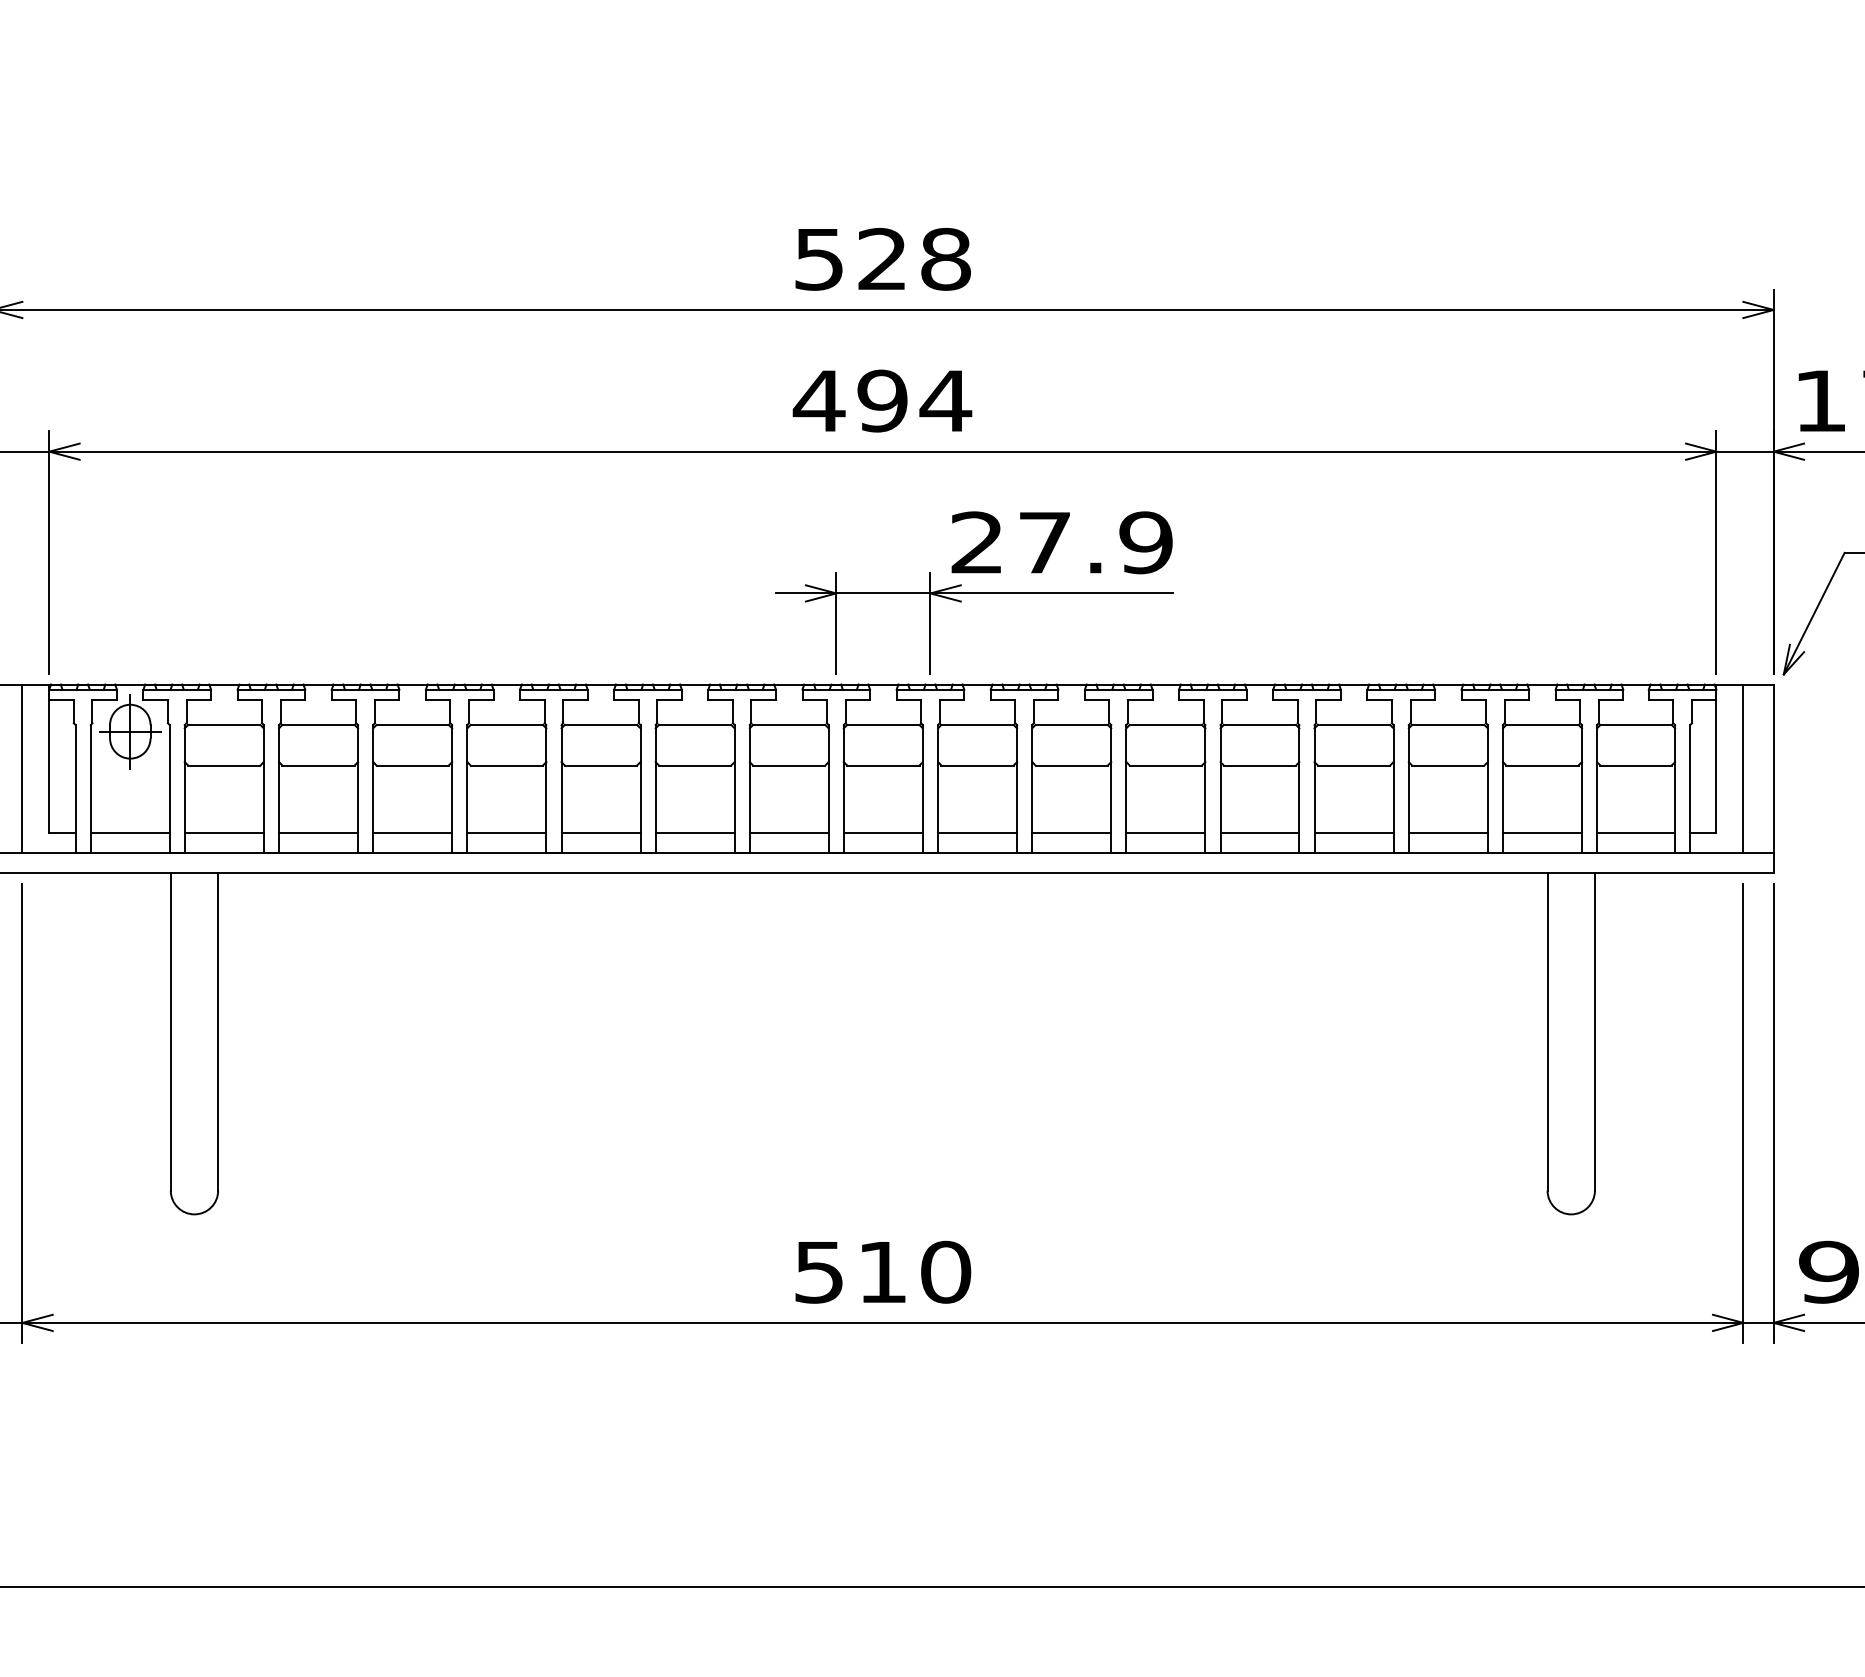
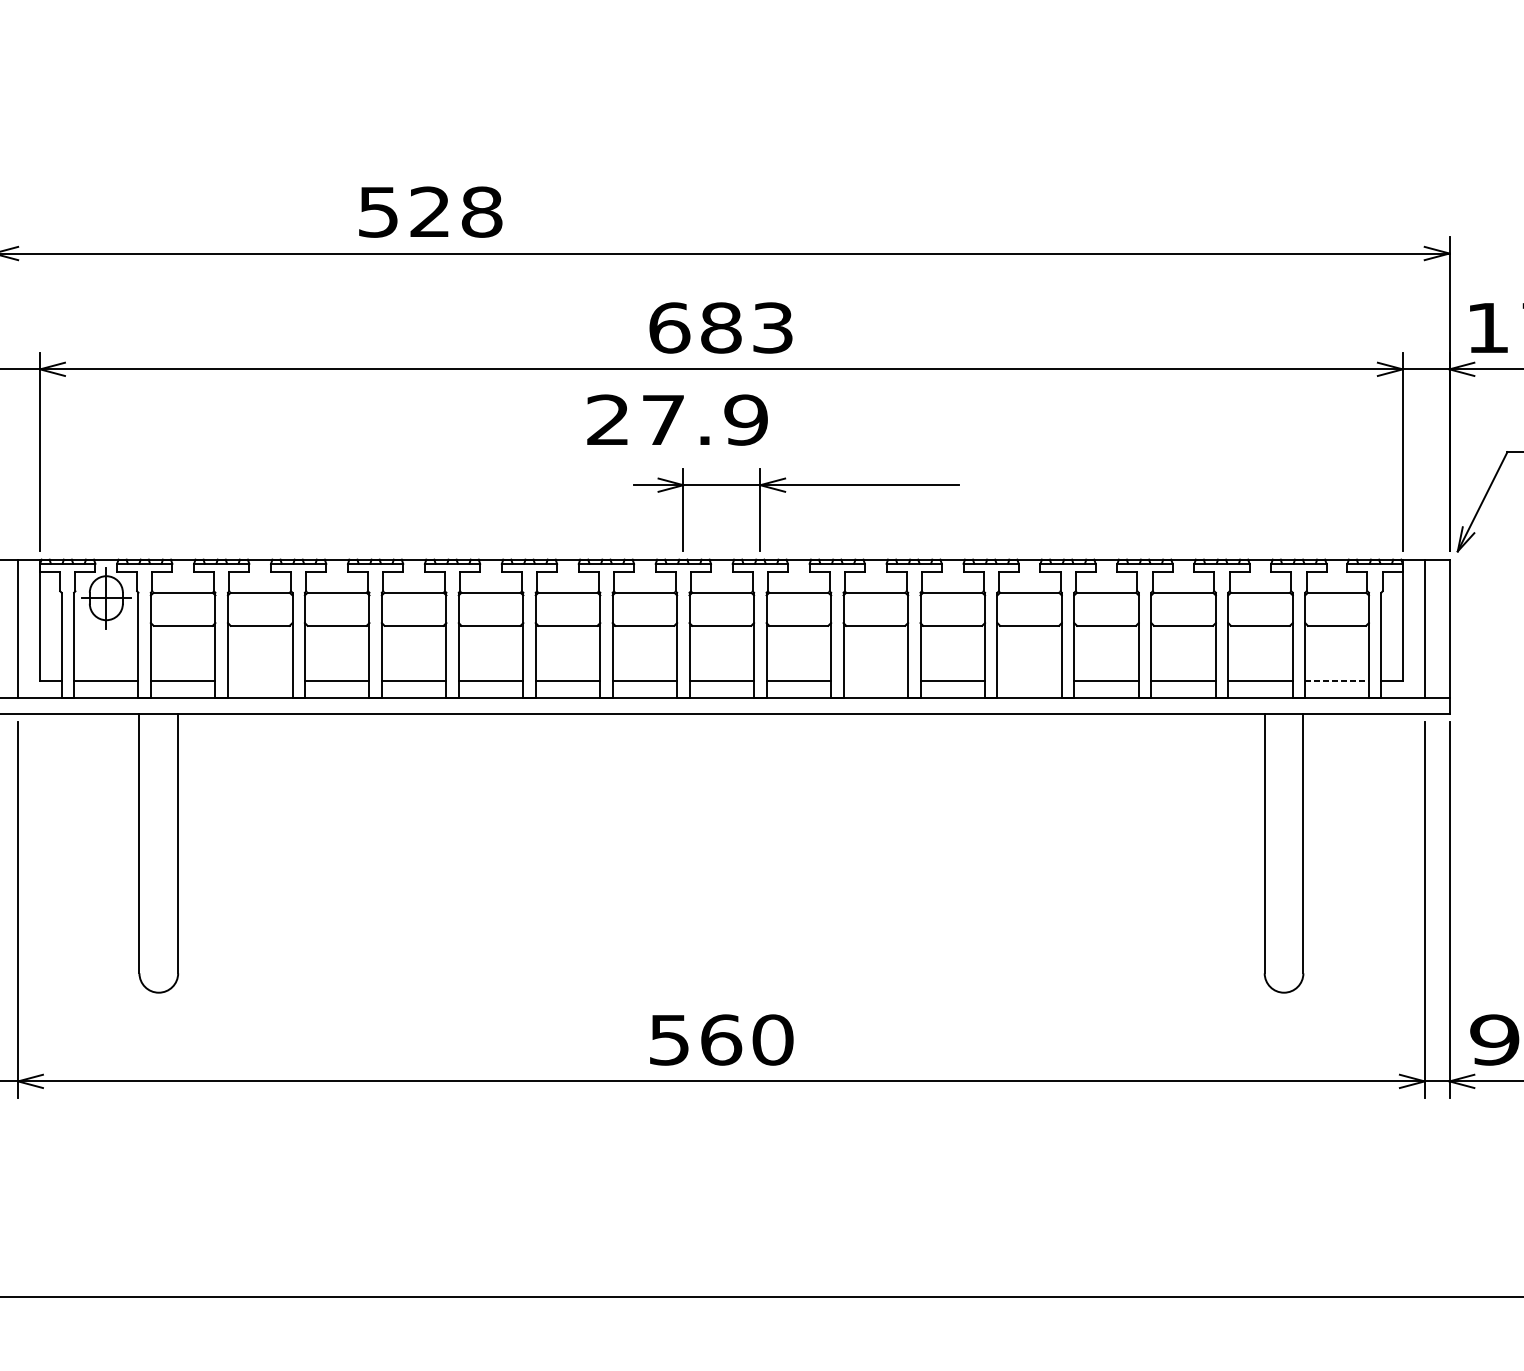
text: (882, 259) -> (430, 212), moved
text: (882, 400) -> (721, 327), 494 -> 683
text: (1061, 542) -> (677, 419), moved
line: (318, 832) -> (260, 680), removed
line: (1071, 832) -> (875, 680), removed
line: (1259, 832) -> (1029, 680), removed
line: (1636, 832) -> (1337, 680), solid -> dashed
text: (883, 1271) -> (721, 1039), 510 -> 560

